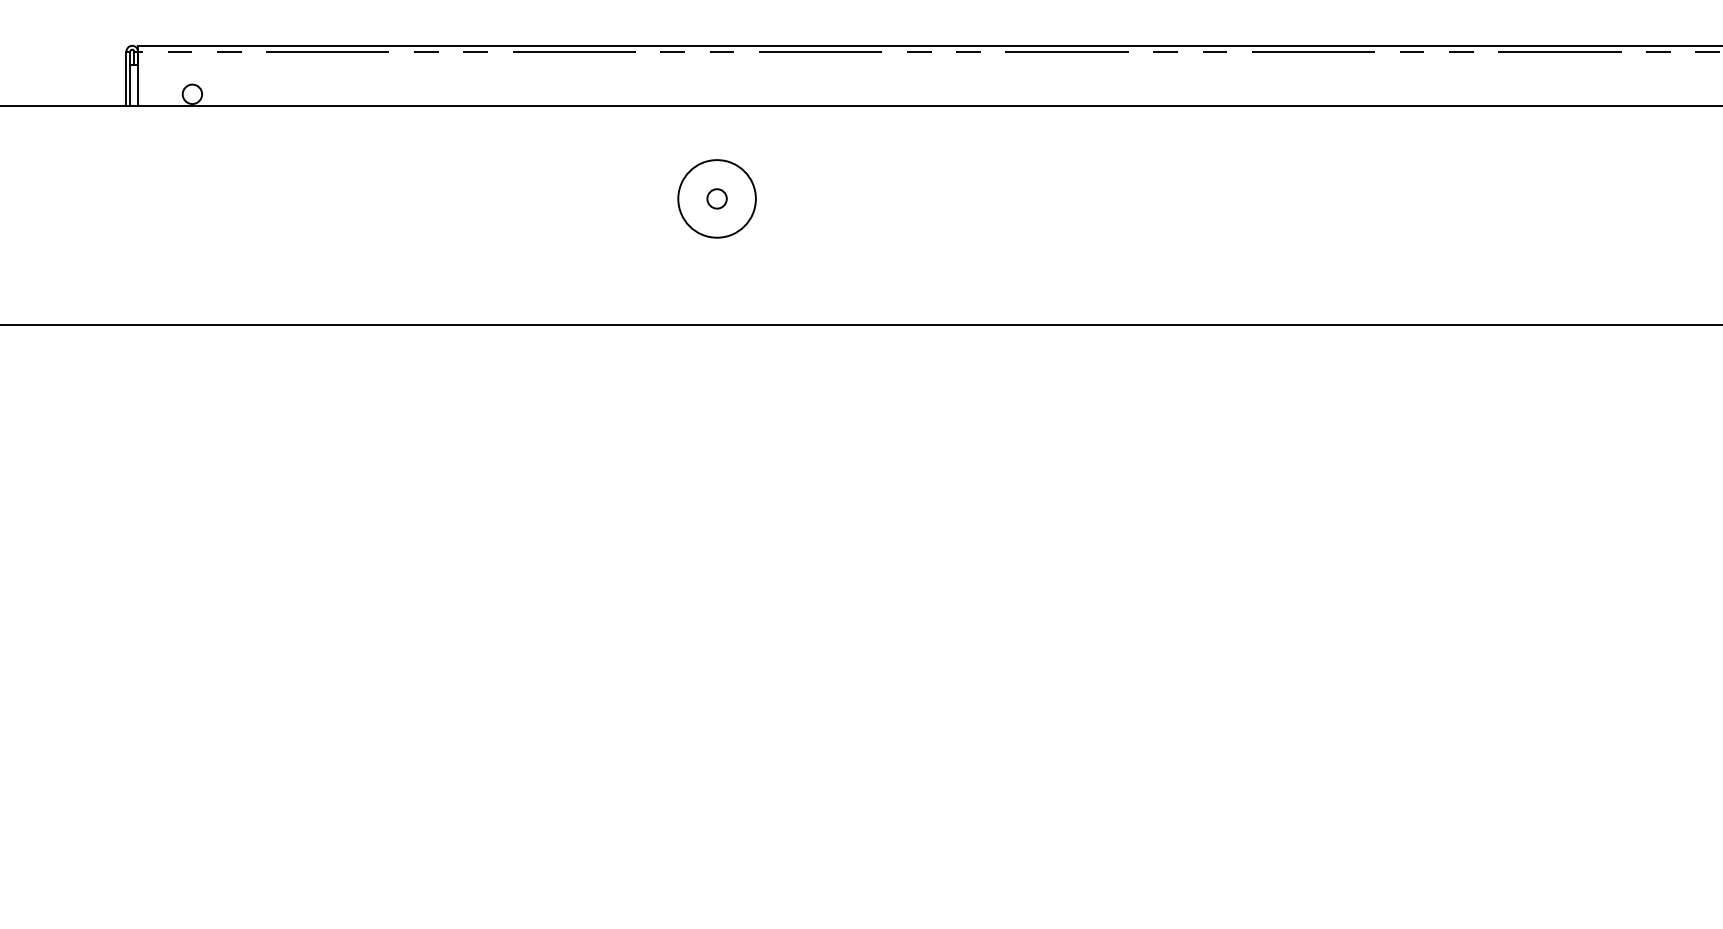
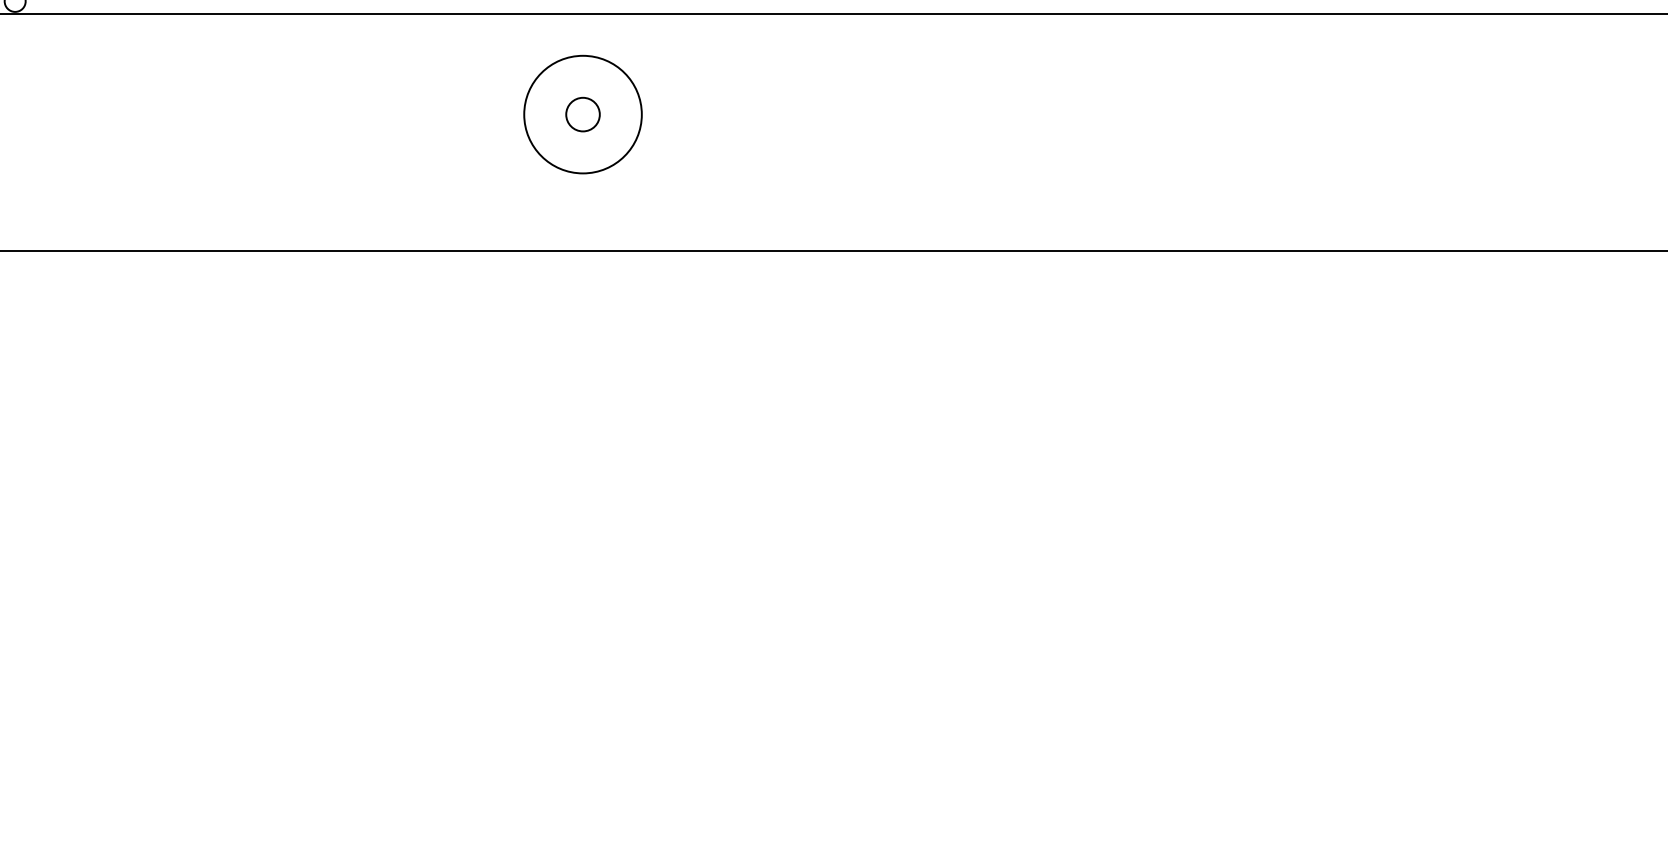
circle: (716, 198) -> (582, 114), size x1.4
circle: (716, 198) -> (582, 114), size x1.6

